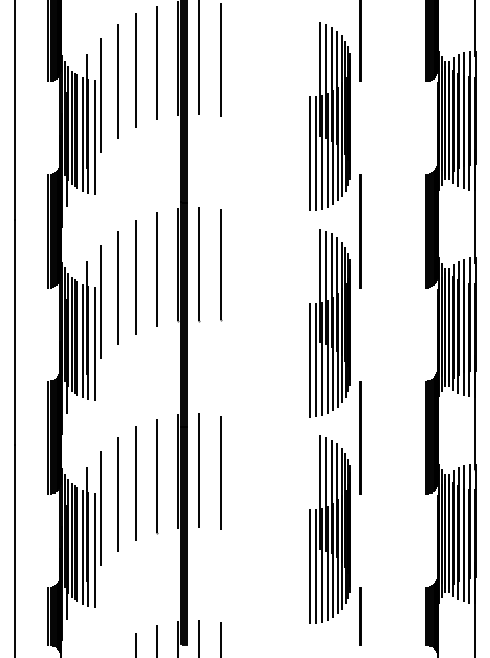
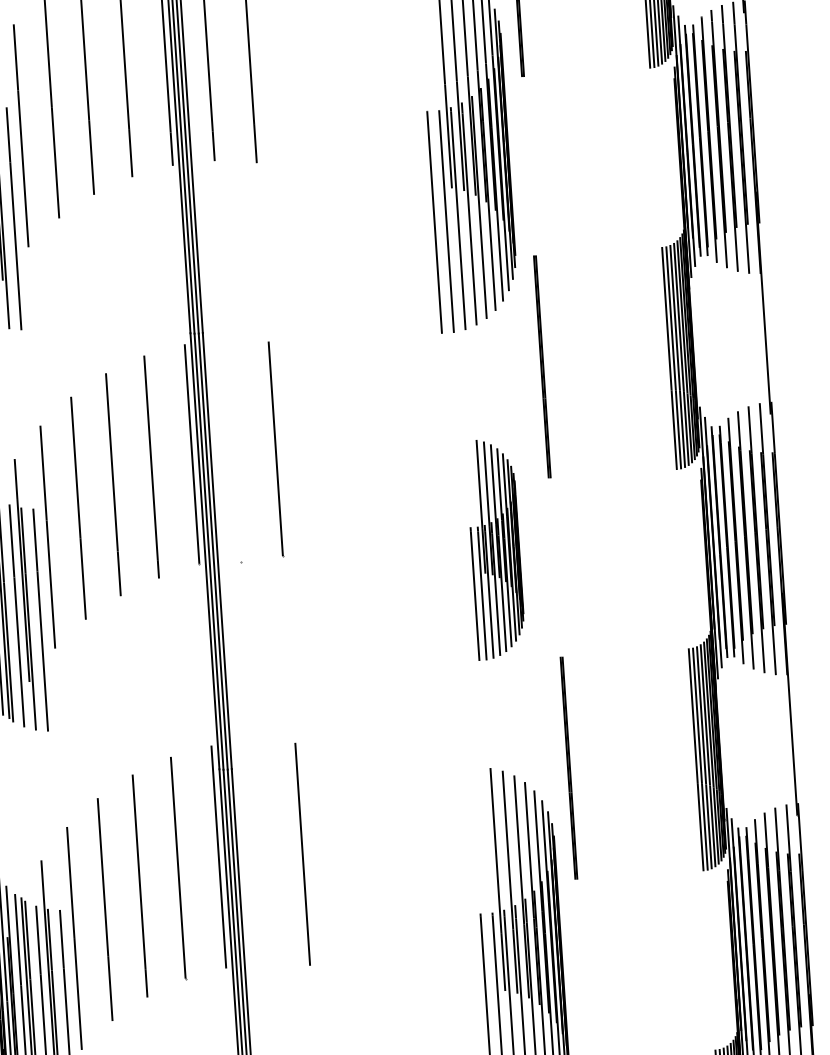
line: (199, 263) -> (234, 449), removed
part: (329, 323) -> (494, 549), size x0.6
line: (199, 470) -> (260, 852), removed

